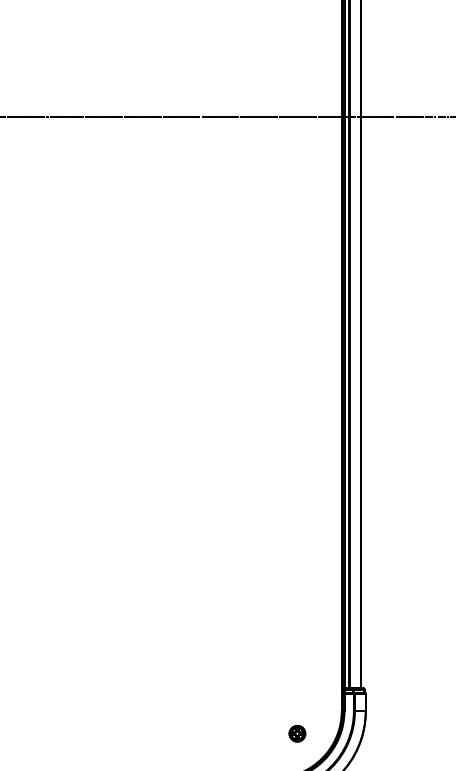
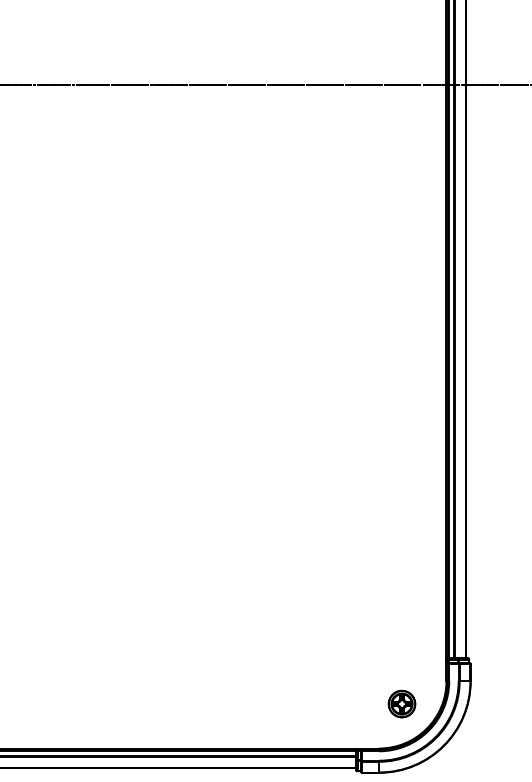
part: (296, 733) -> (401, 703), size x1.67

